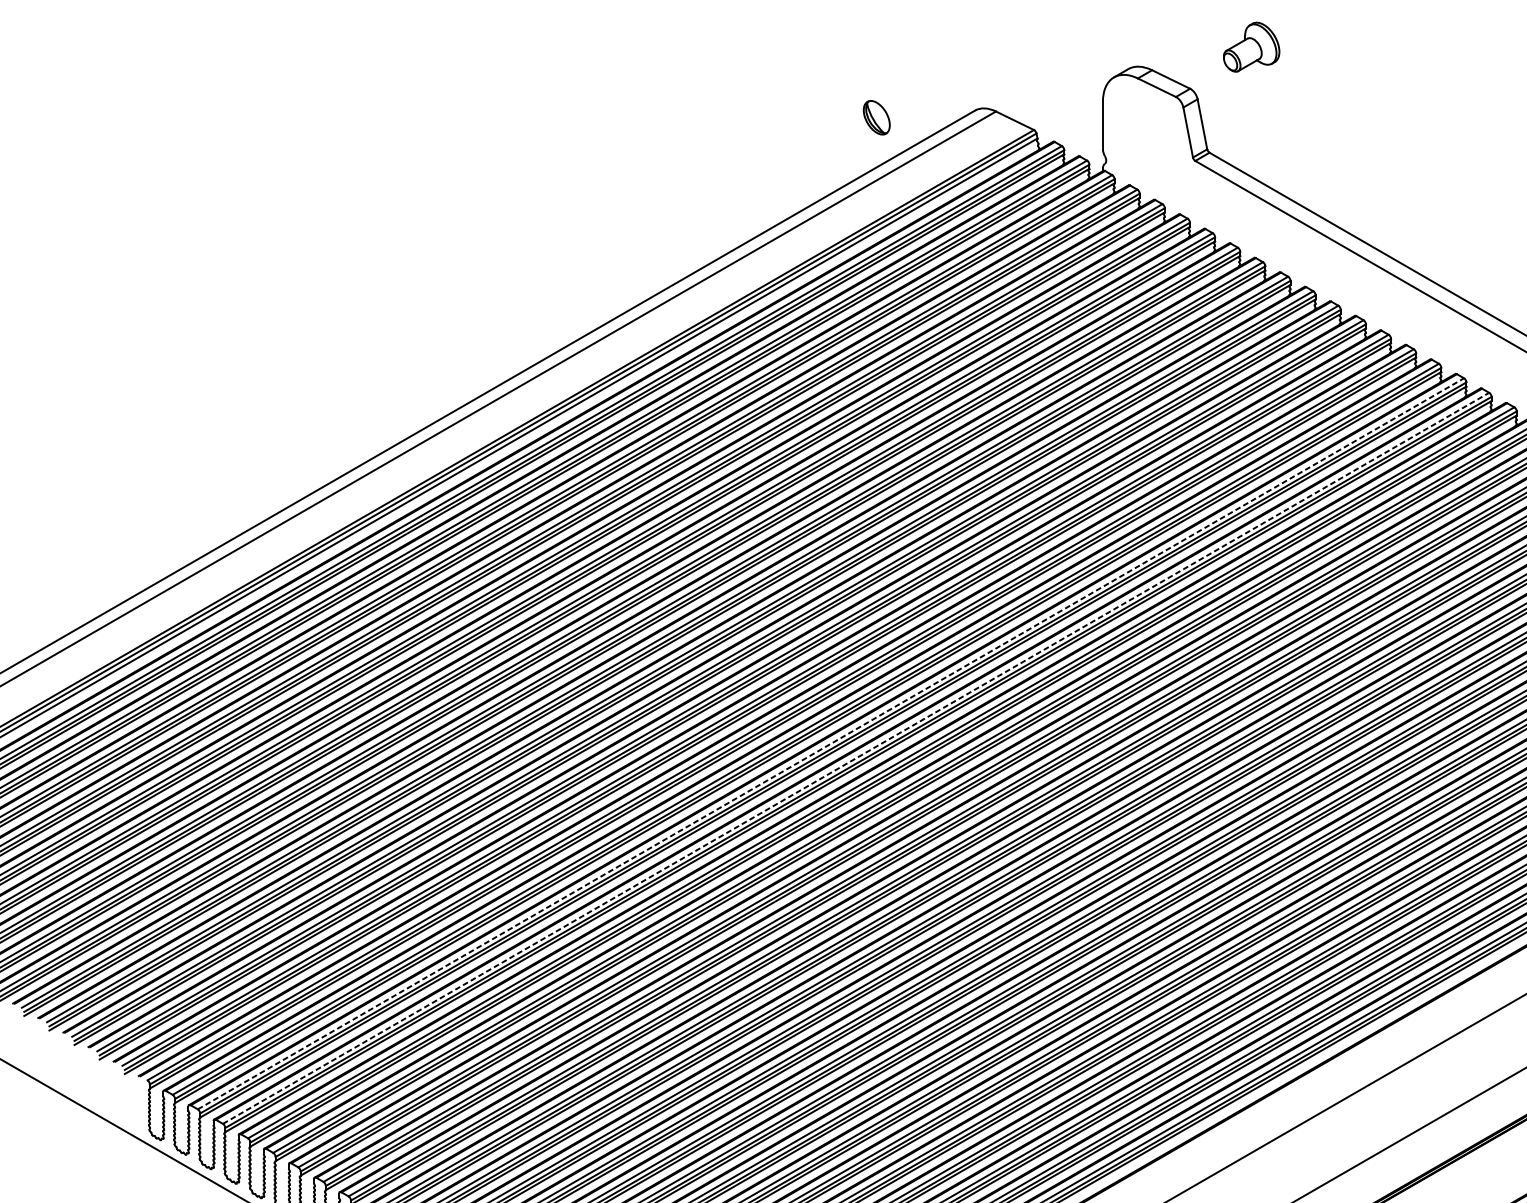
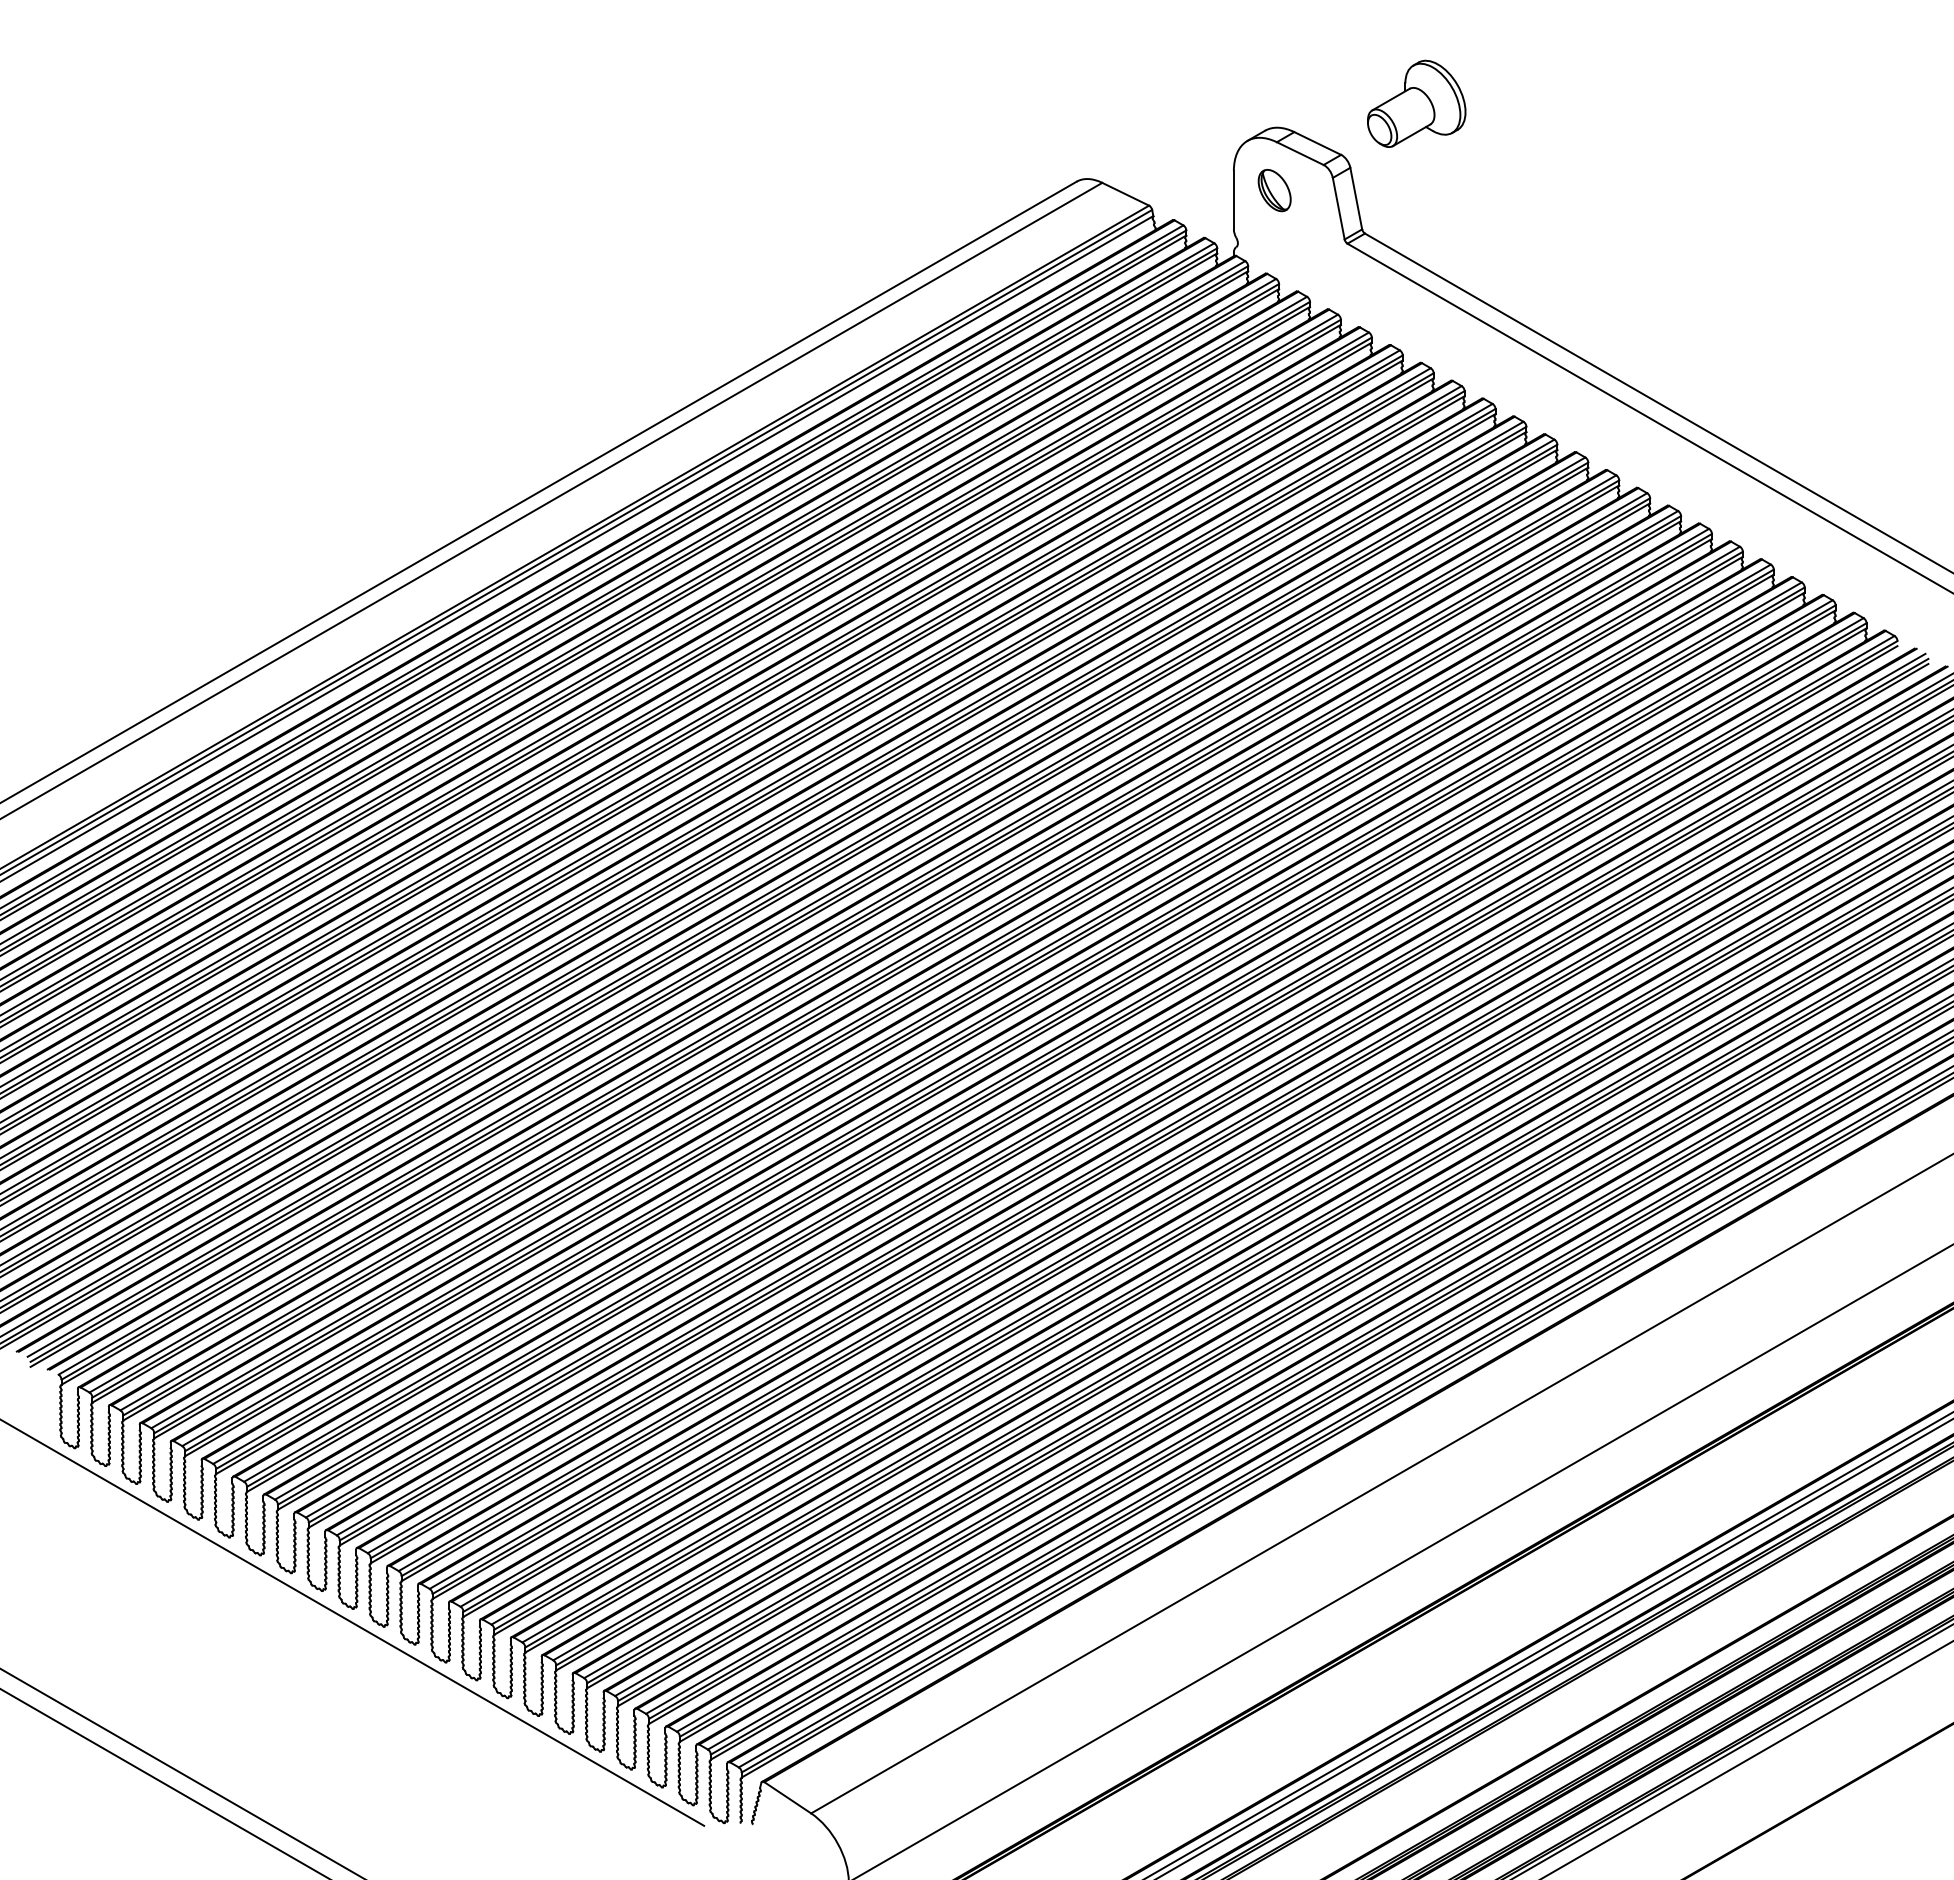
part: (1251, 46) -> (1416, 103), size x1.43
part: (876, 117) -> (1274, 190), moved
line: (831, 743) -> (899, 960), dashed -> solid
line: (856, 758) -> (930, 978), dashed -> solid

